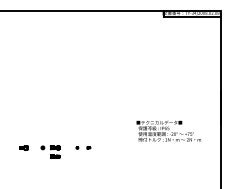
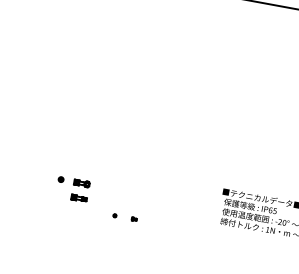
part: (23, 147) -> (23, 198), removed
part: (50, 151) -> (72, 188), moved

